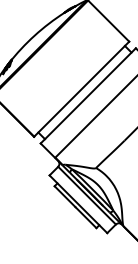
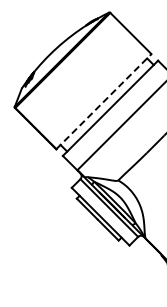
line: (82, 89) -> (104, 101), solid -> dashed

